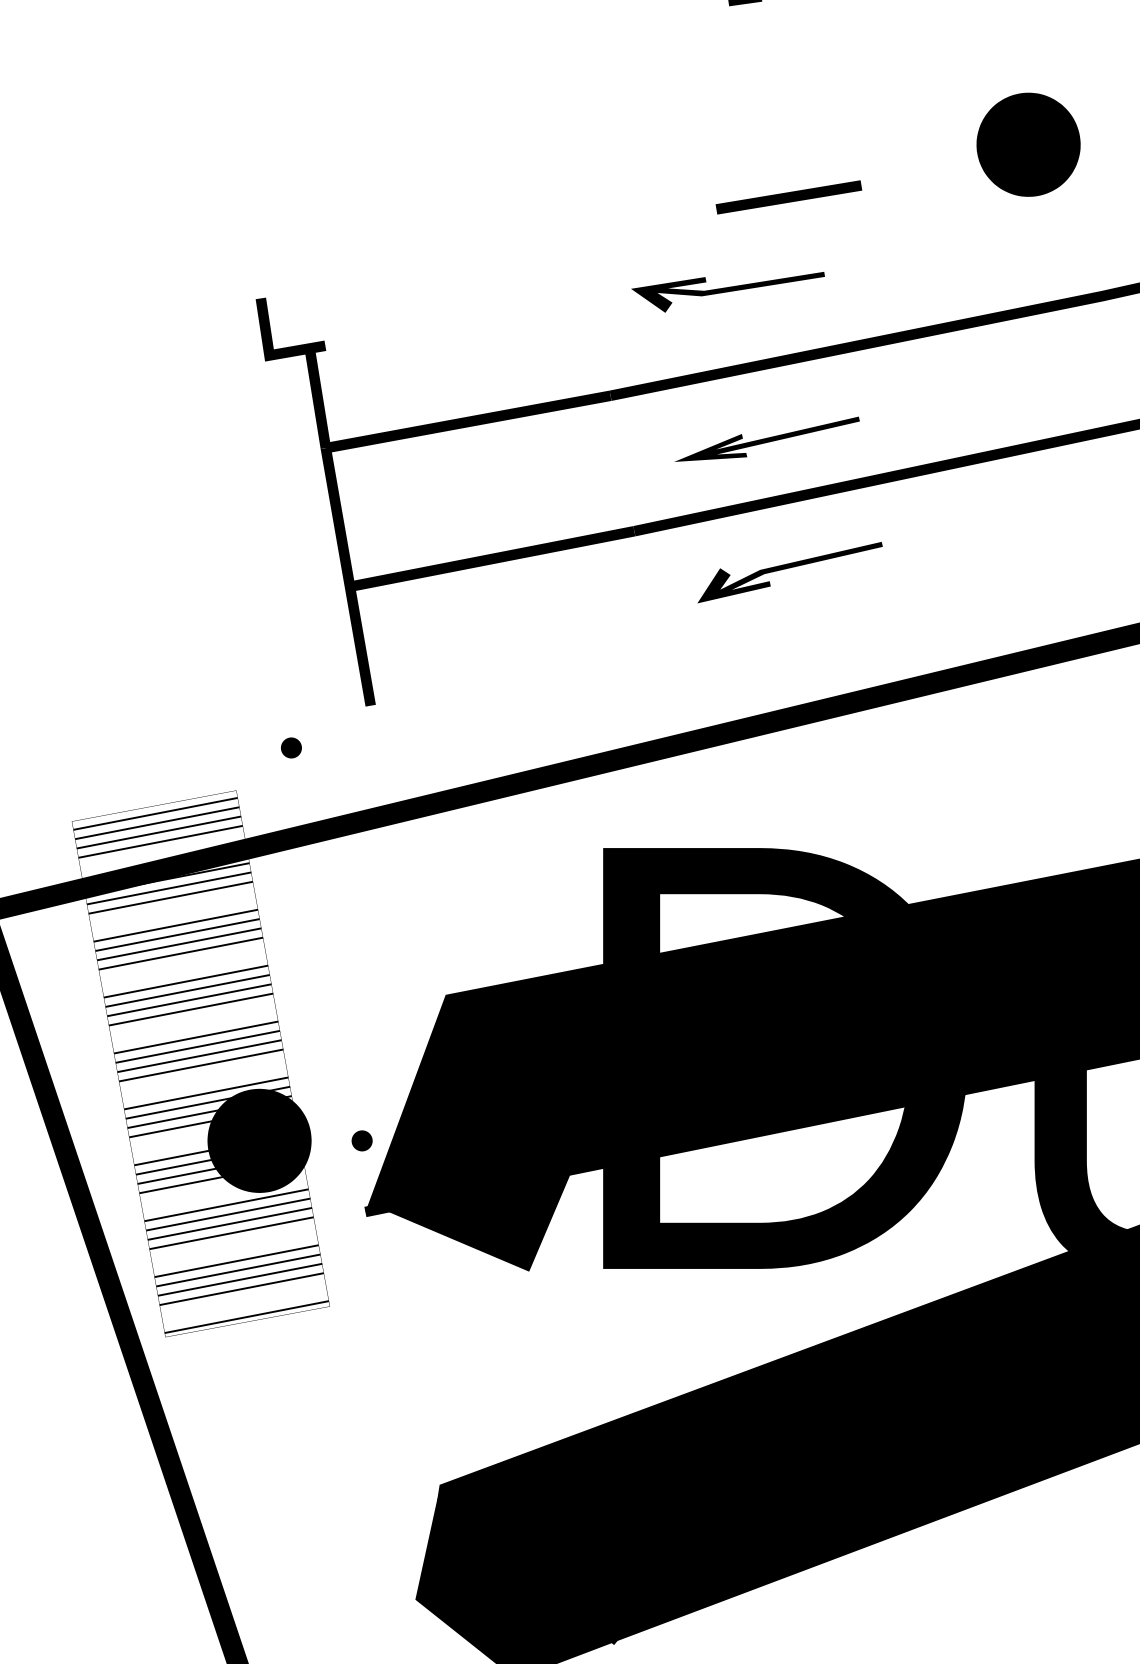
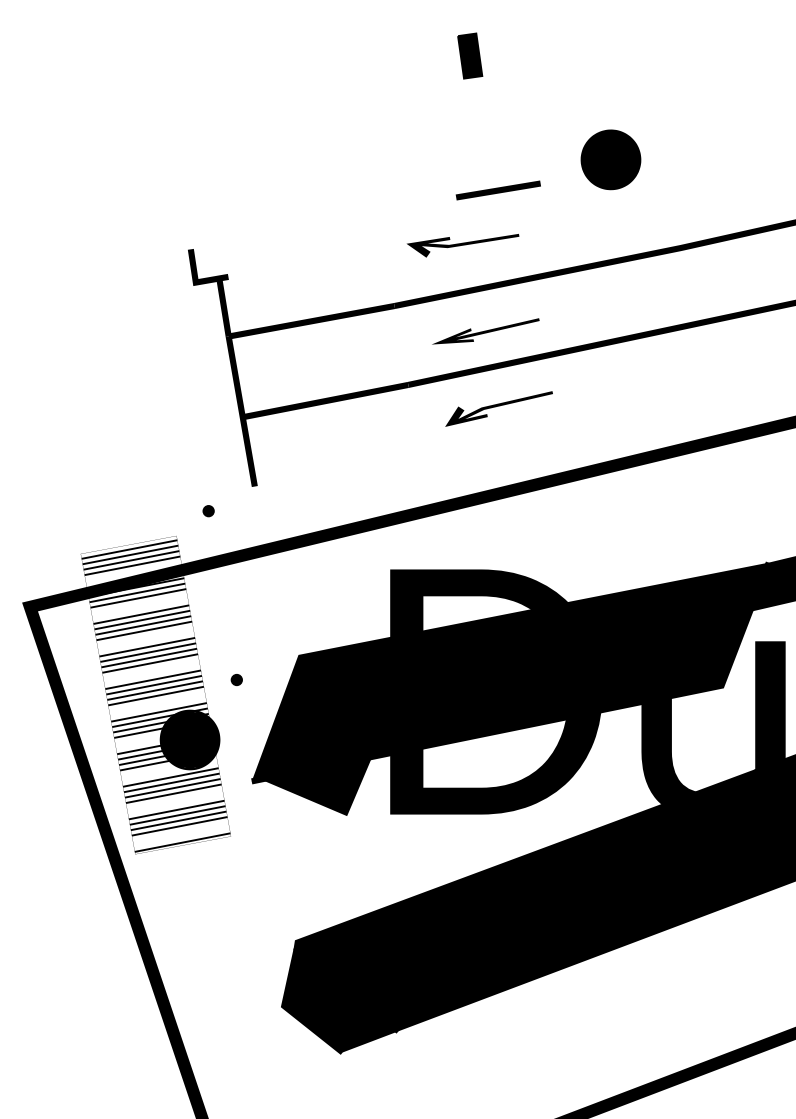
part: (1027, 144) -> (610, 159), moved
part: (361, 1141) -> (236, 680), moved

